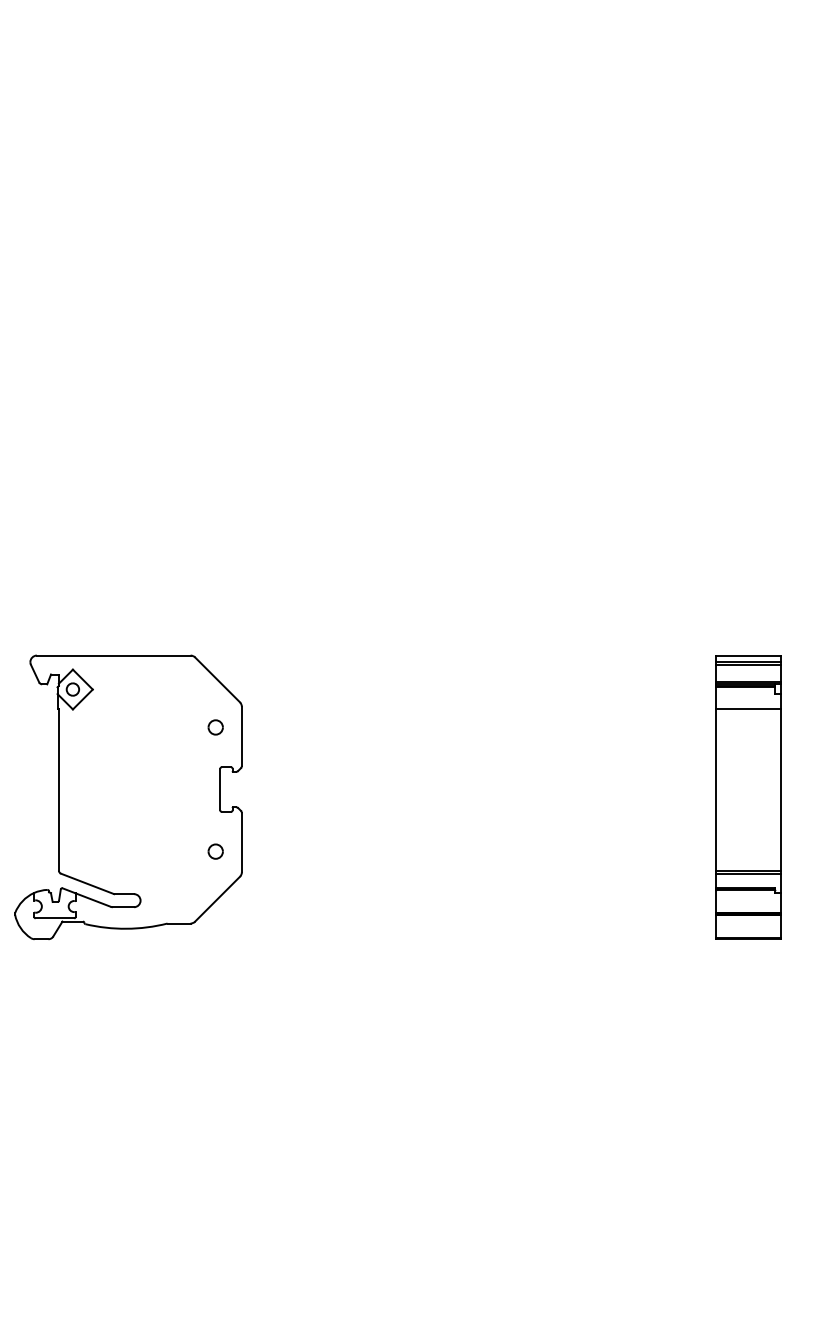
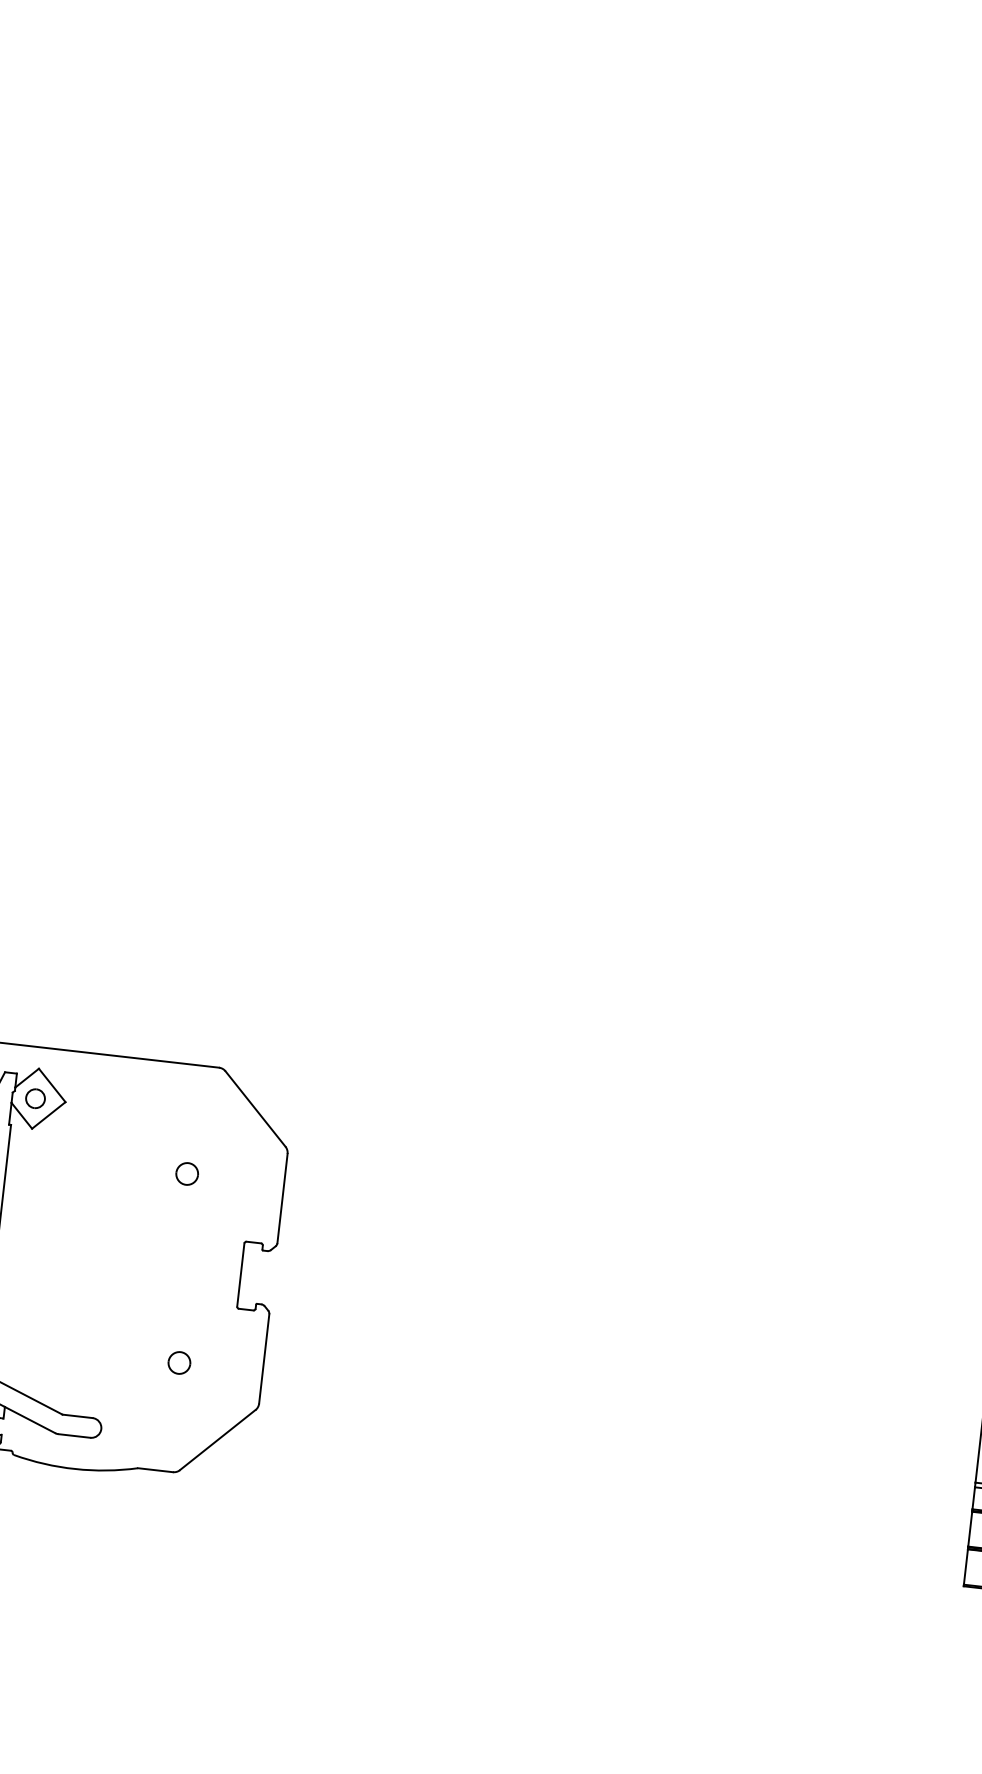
part: (215, 727) -> (186, 1173), moved
part: (215, 851) -> (179, 1362), moved

